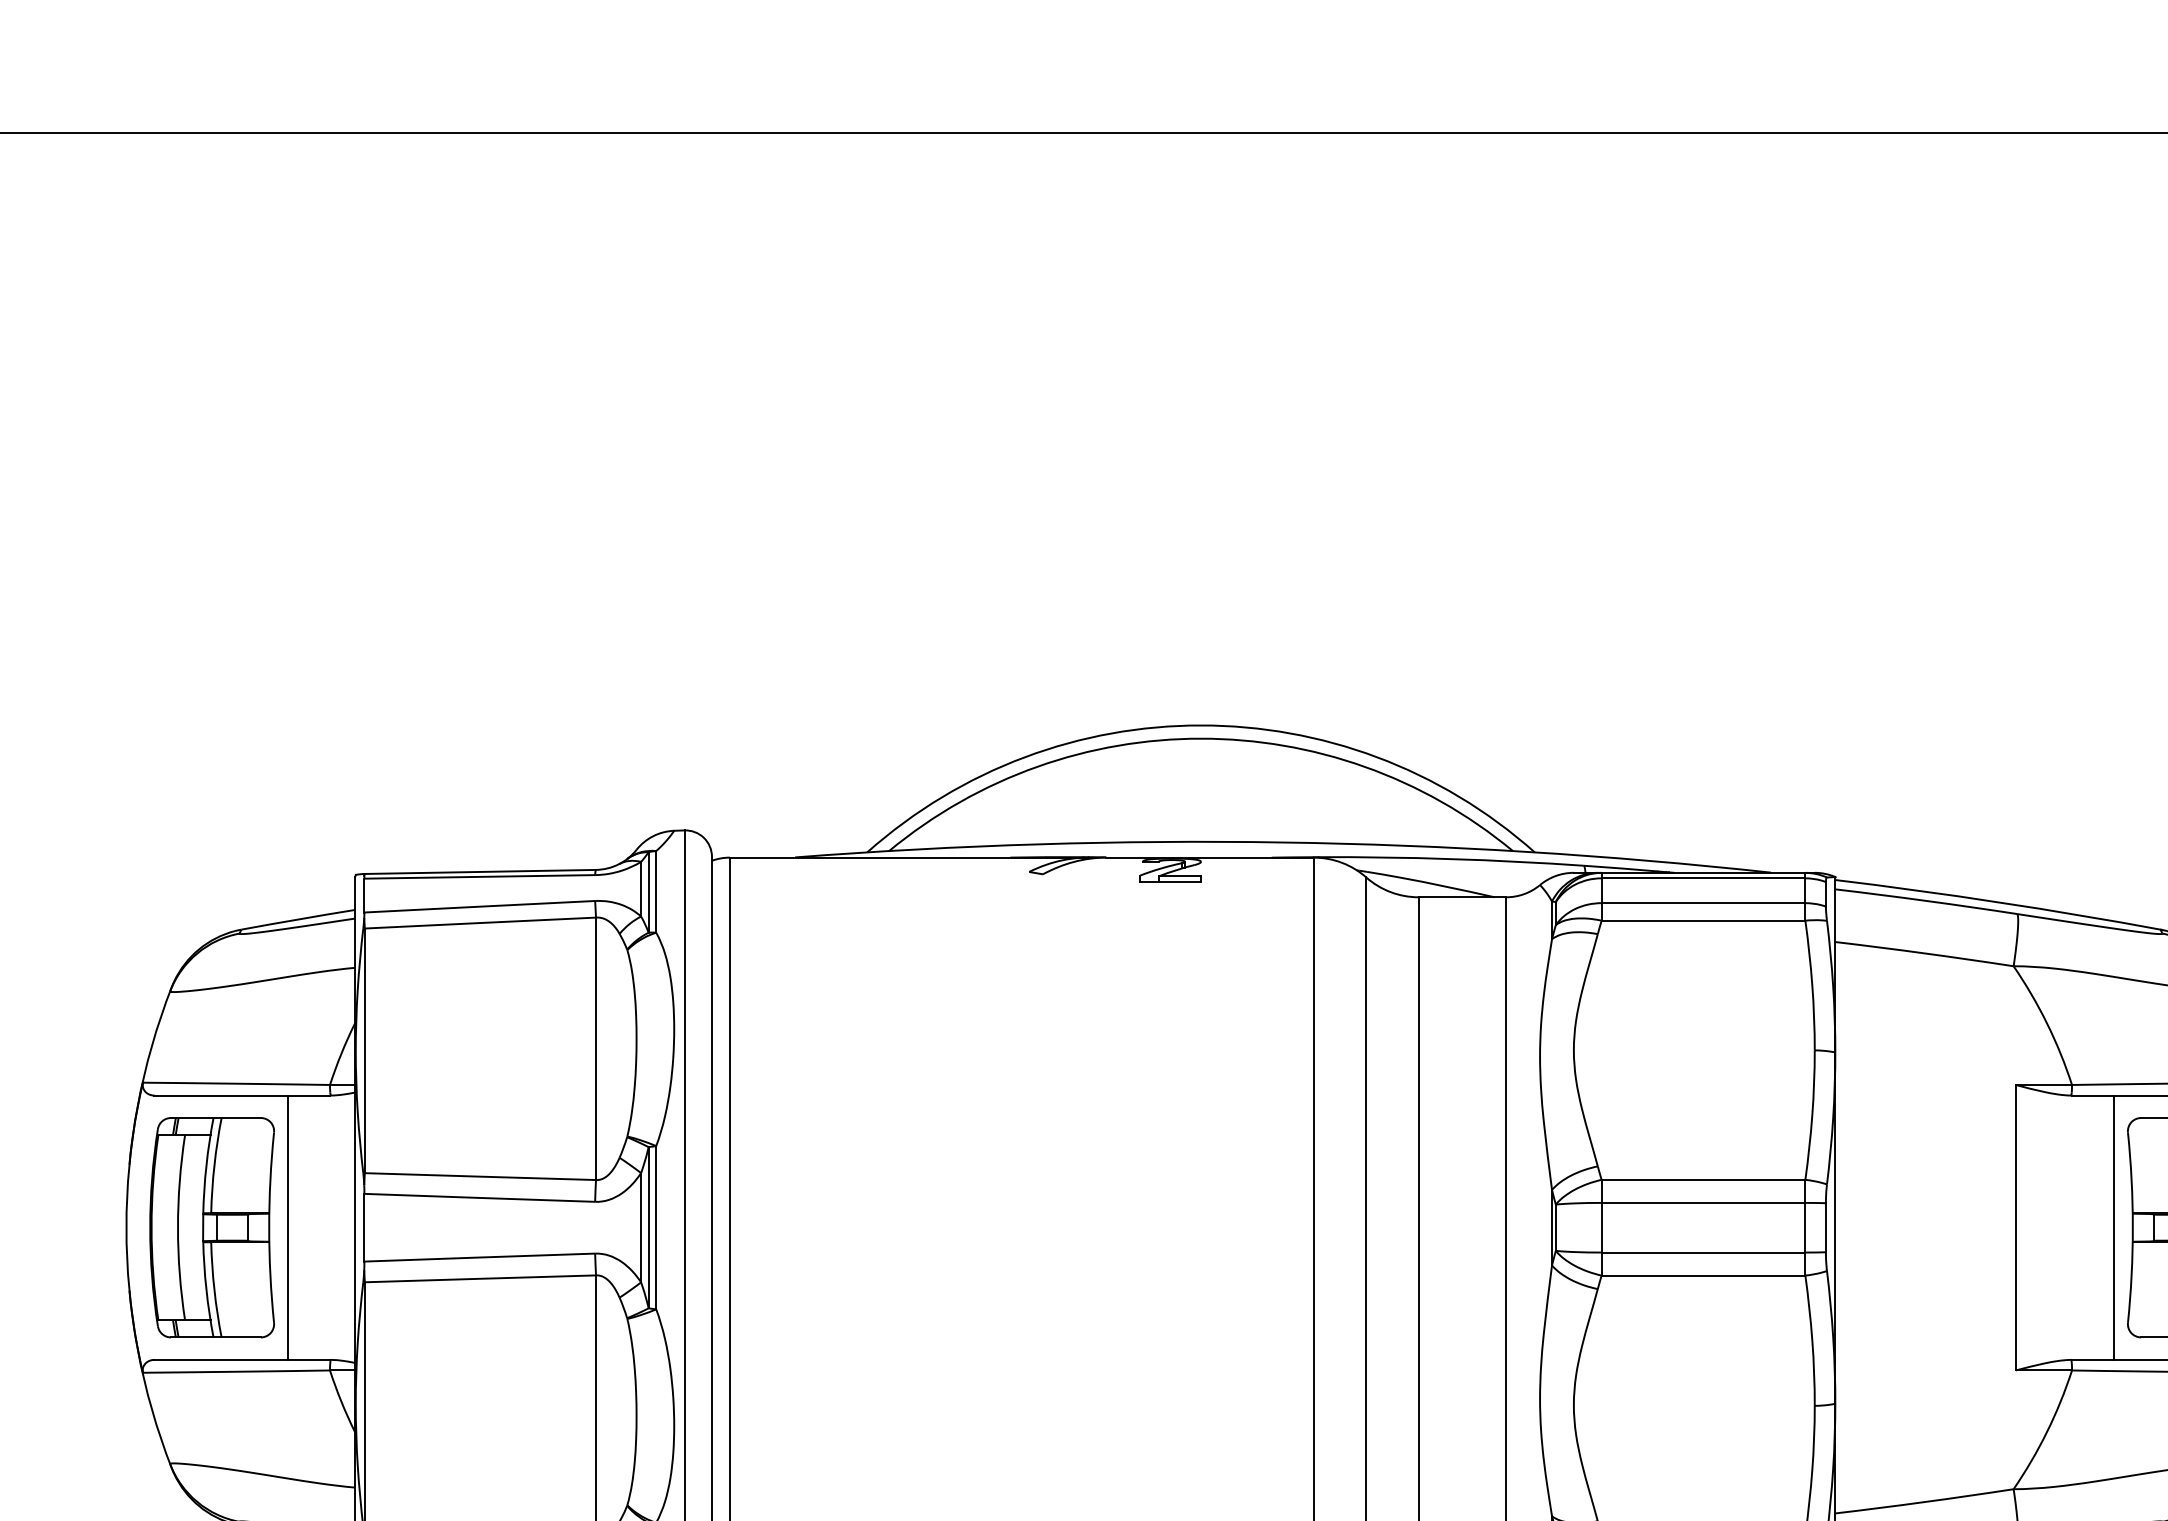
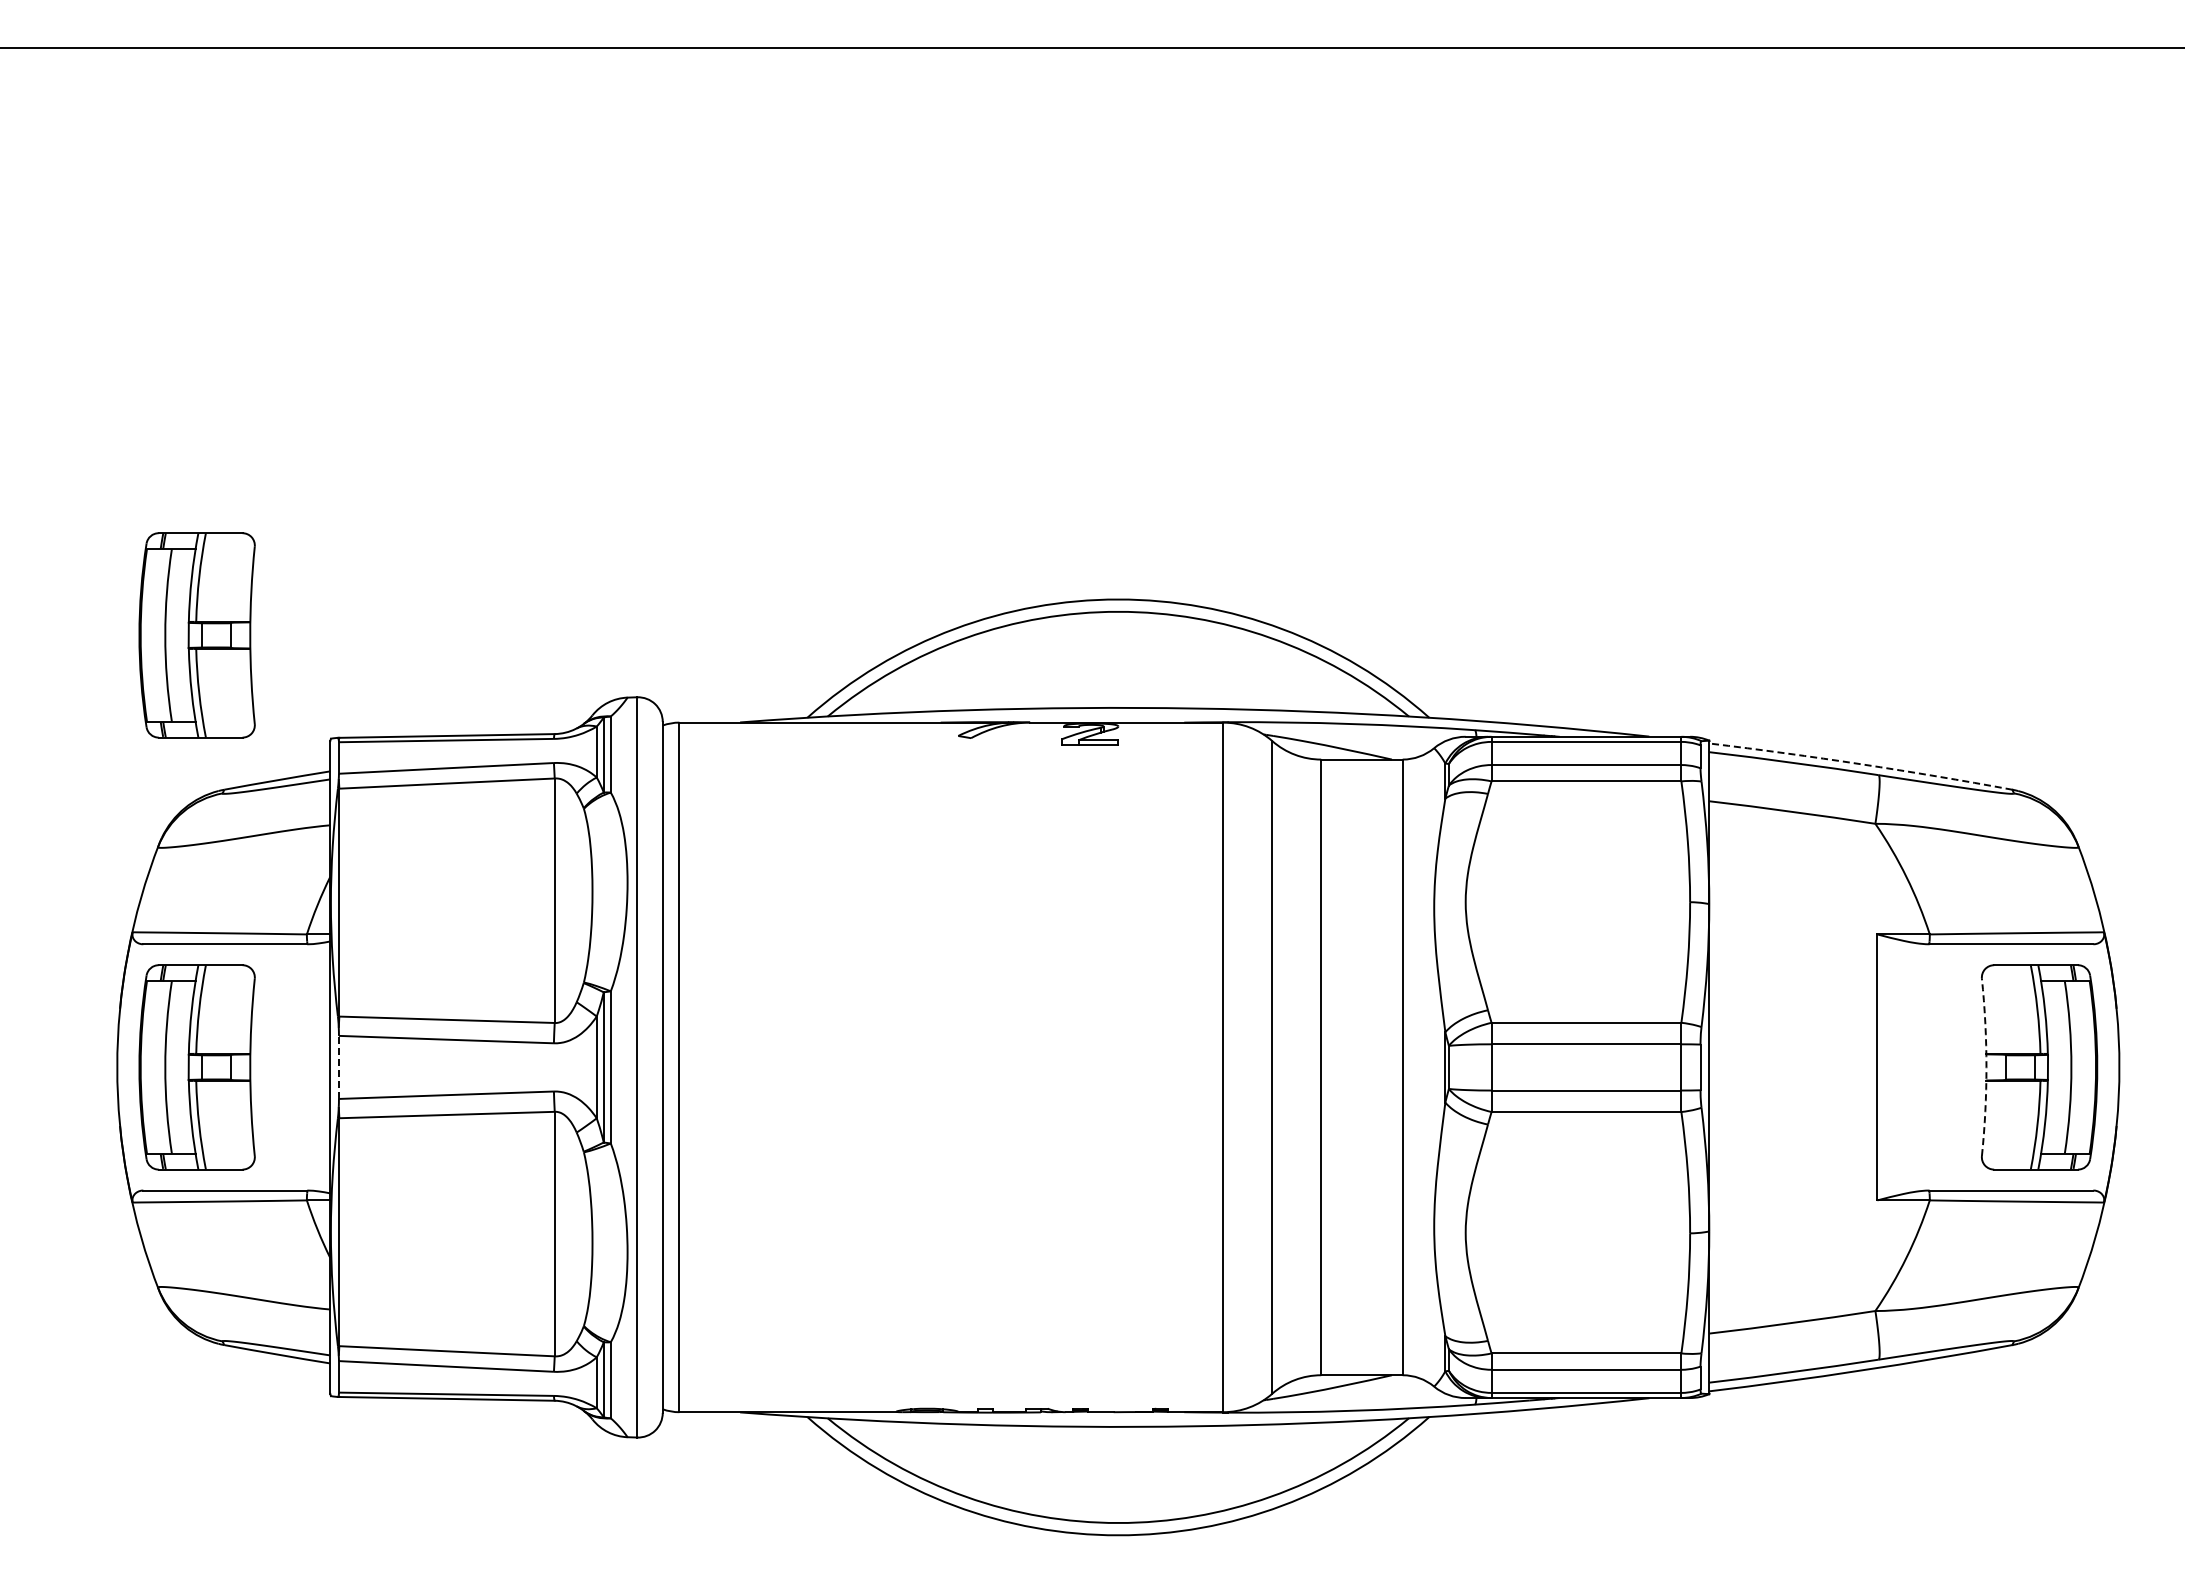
part: (211, 764) -> (196, 635), added
arc: (1998, 902) -> (1861, 764), solid -> dashed
line: (287, 1227) -> (267, 1067), removed
line: (363, 1227) -> (338, 1067), solid -> dashed
line: (2114, 1227) -> (1969, 1067), removed
arc: (2132, 1227) -> (1986, 1067), solid -> dashed

